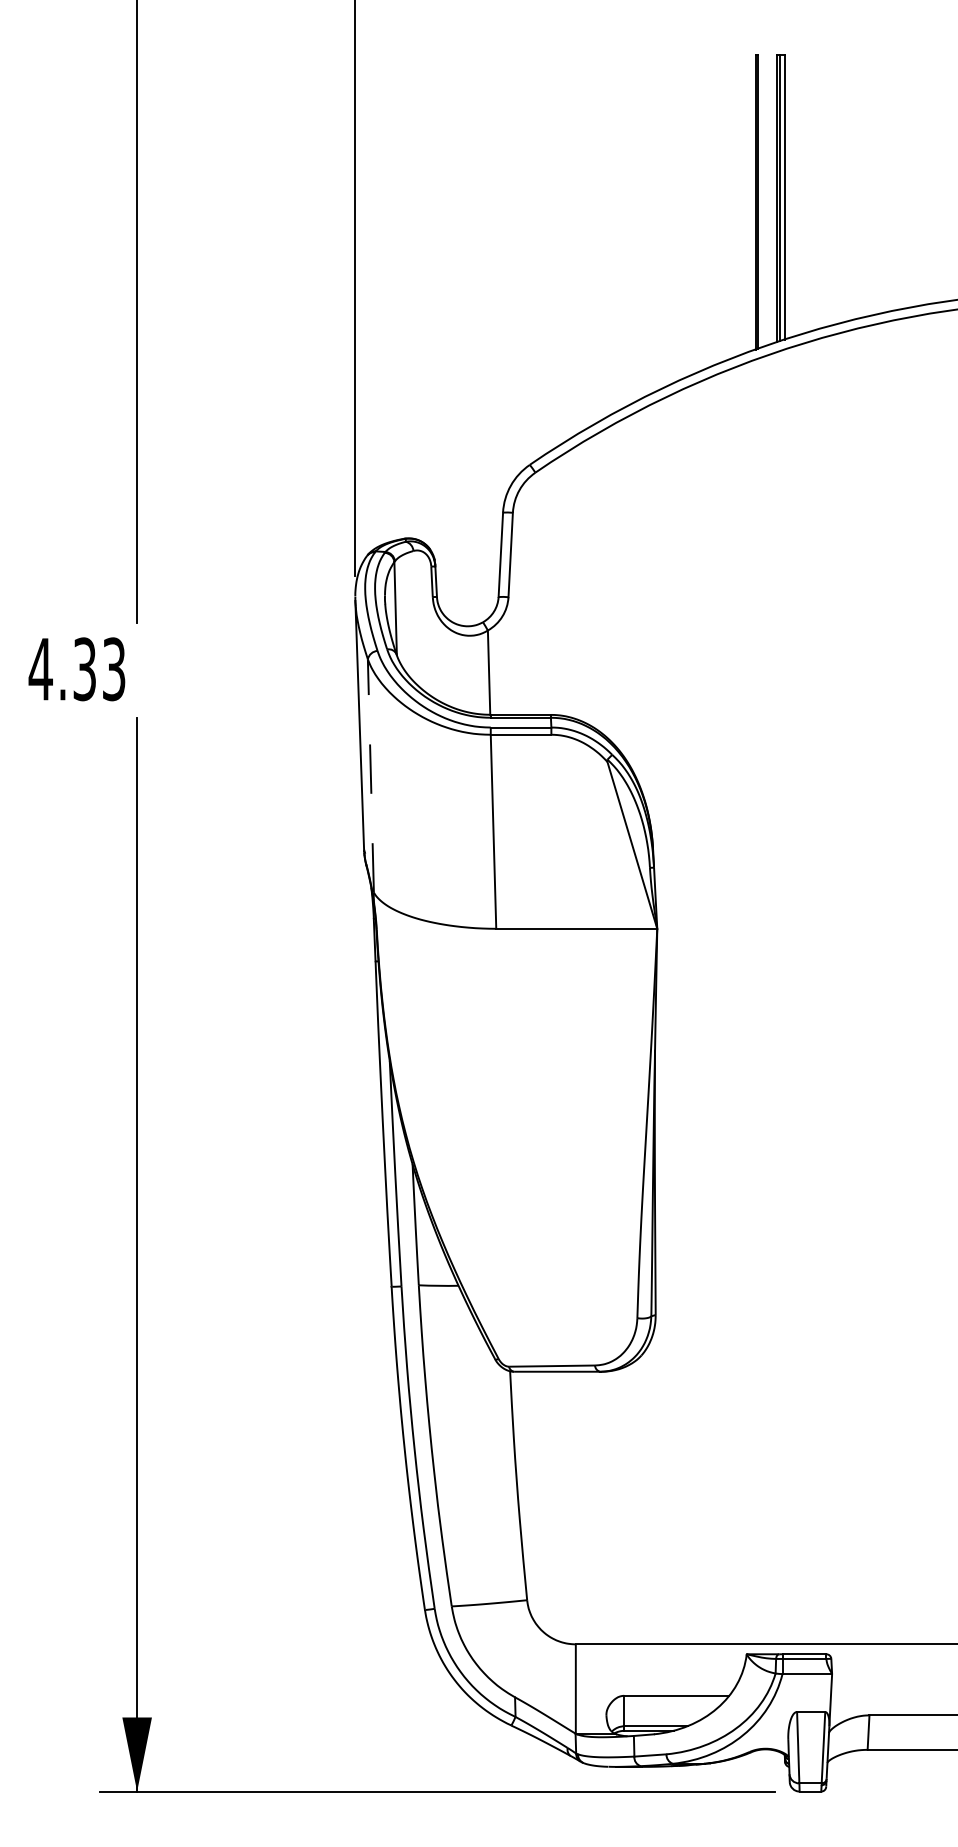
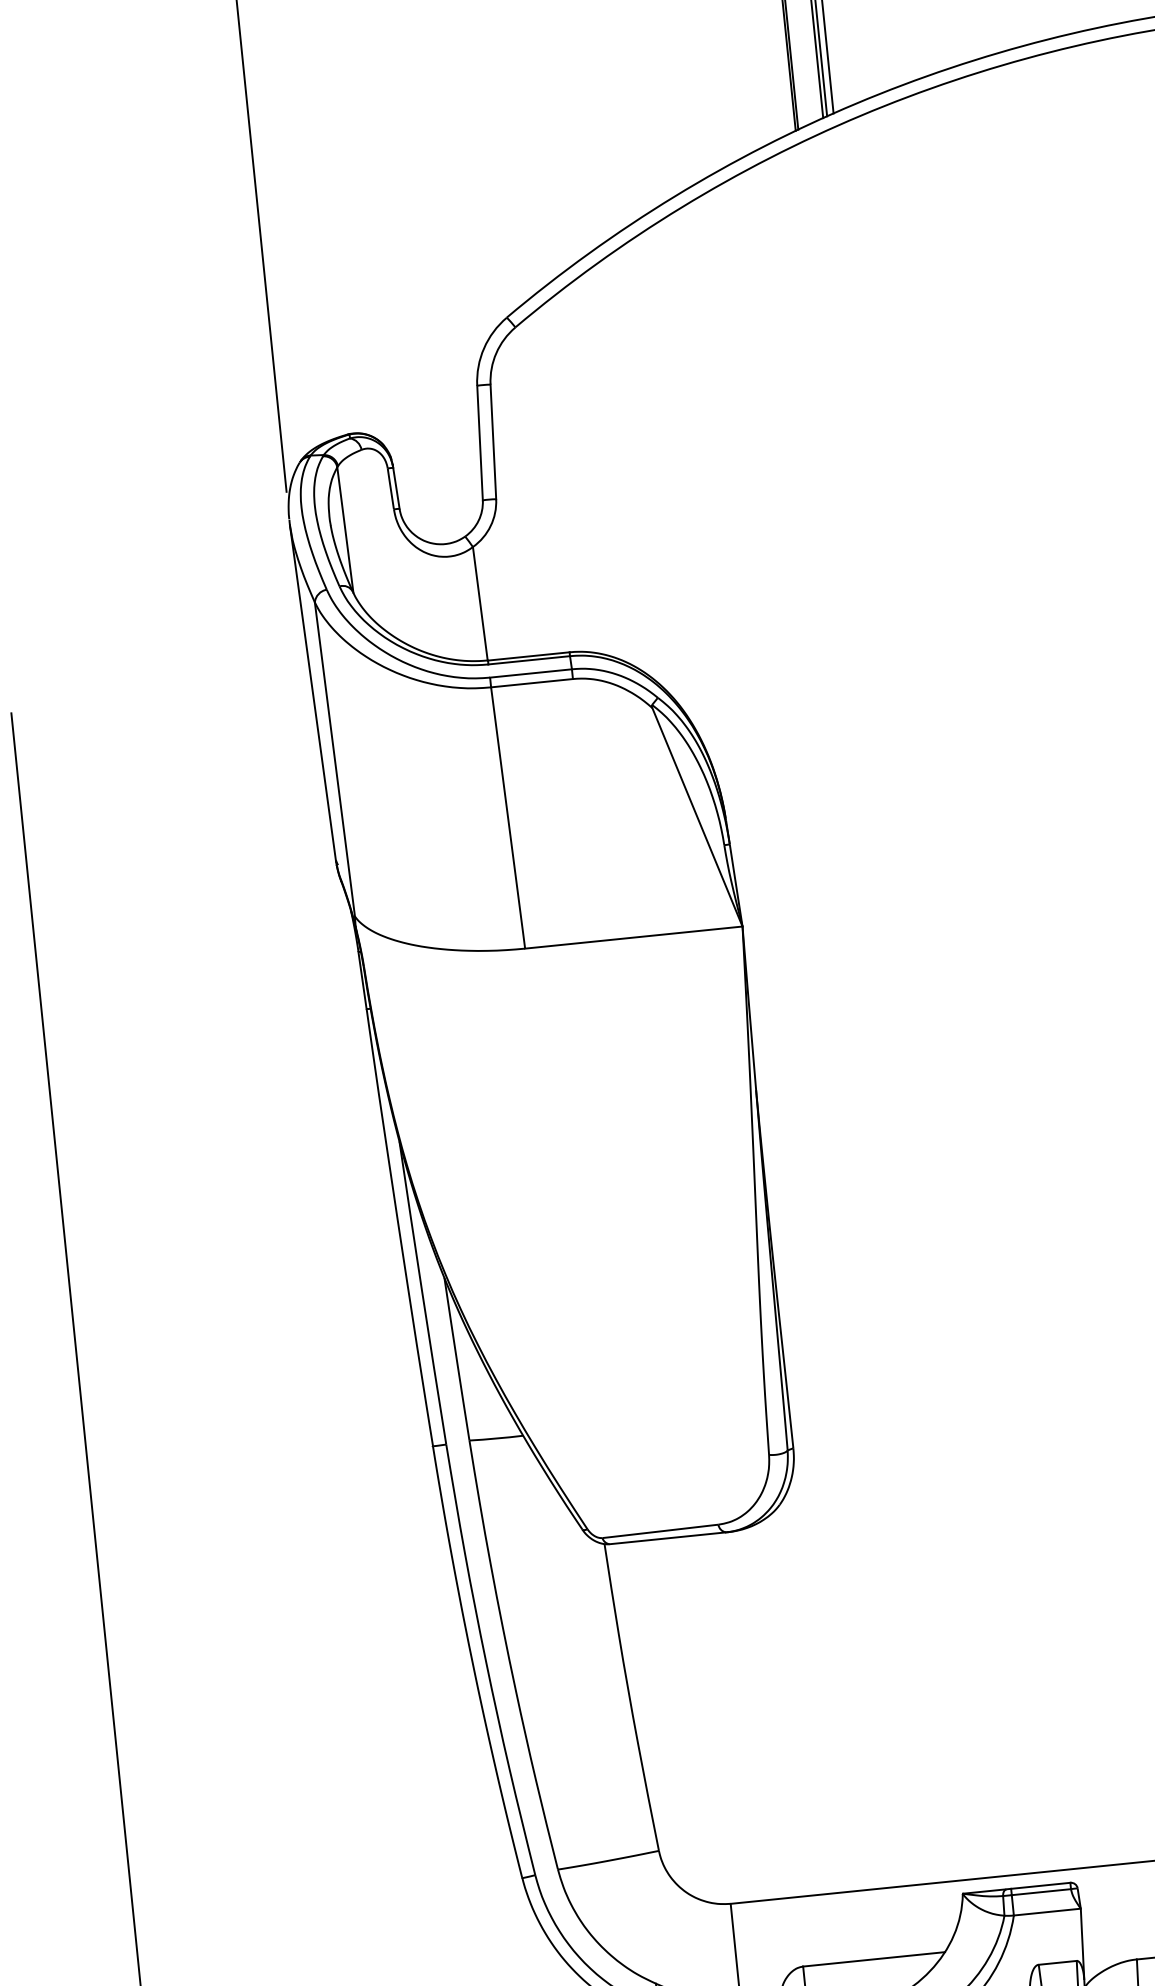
line: (370, 775) -> (334, 758), dashed -> solid

